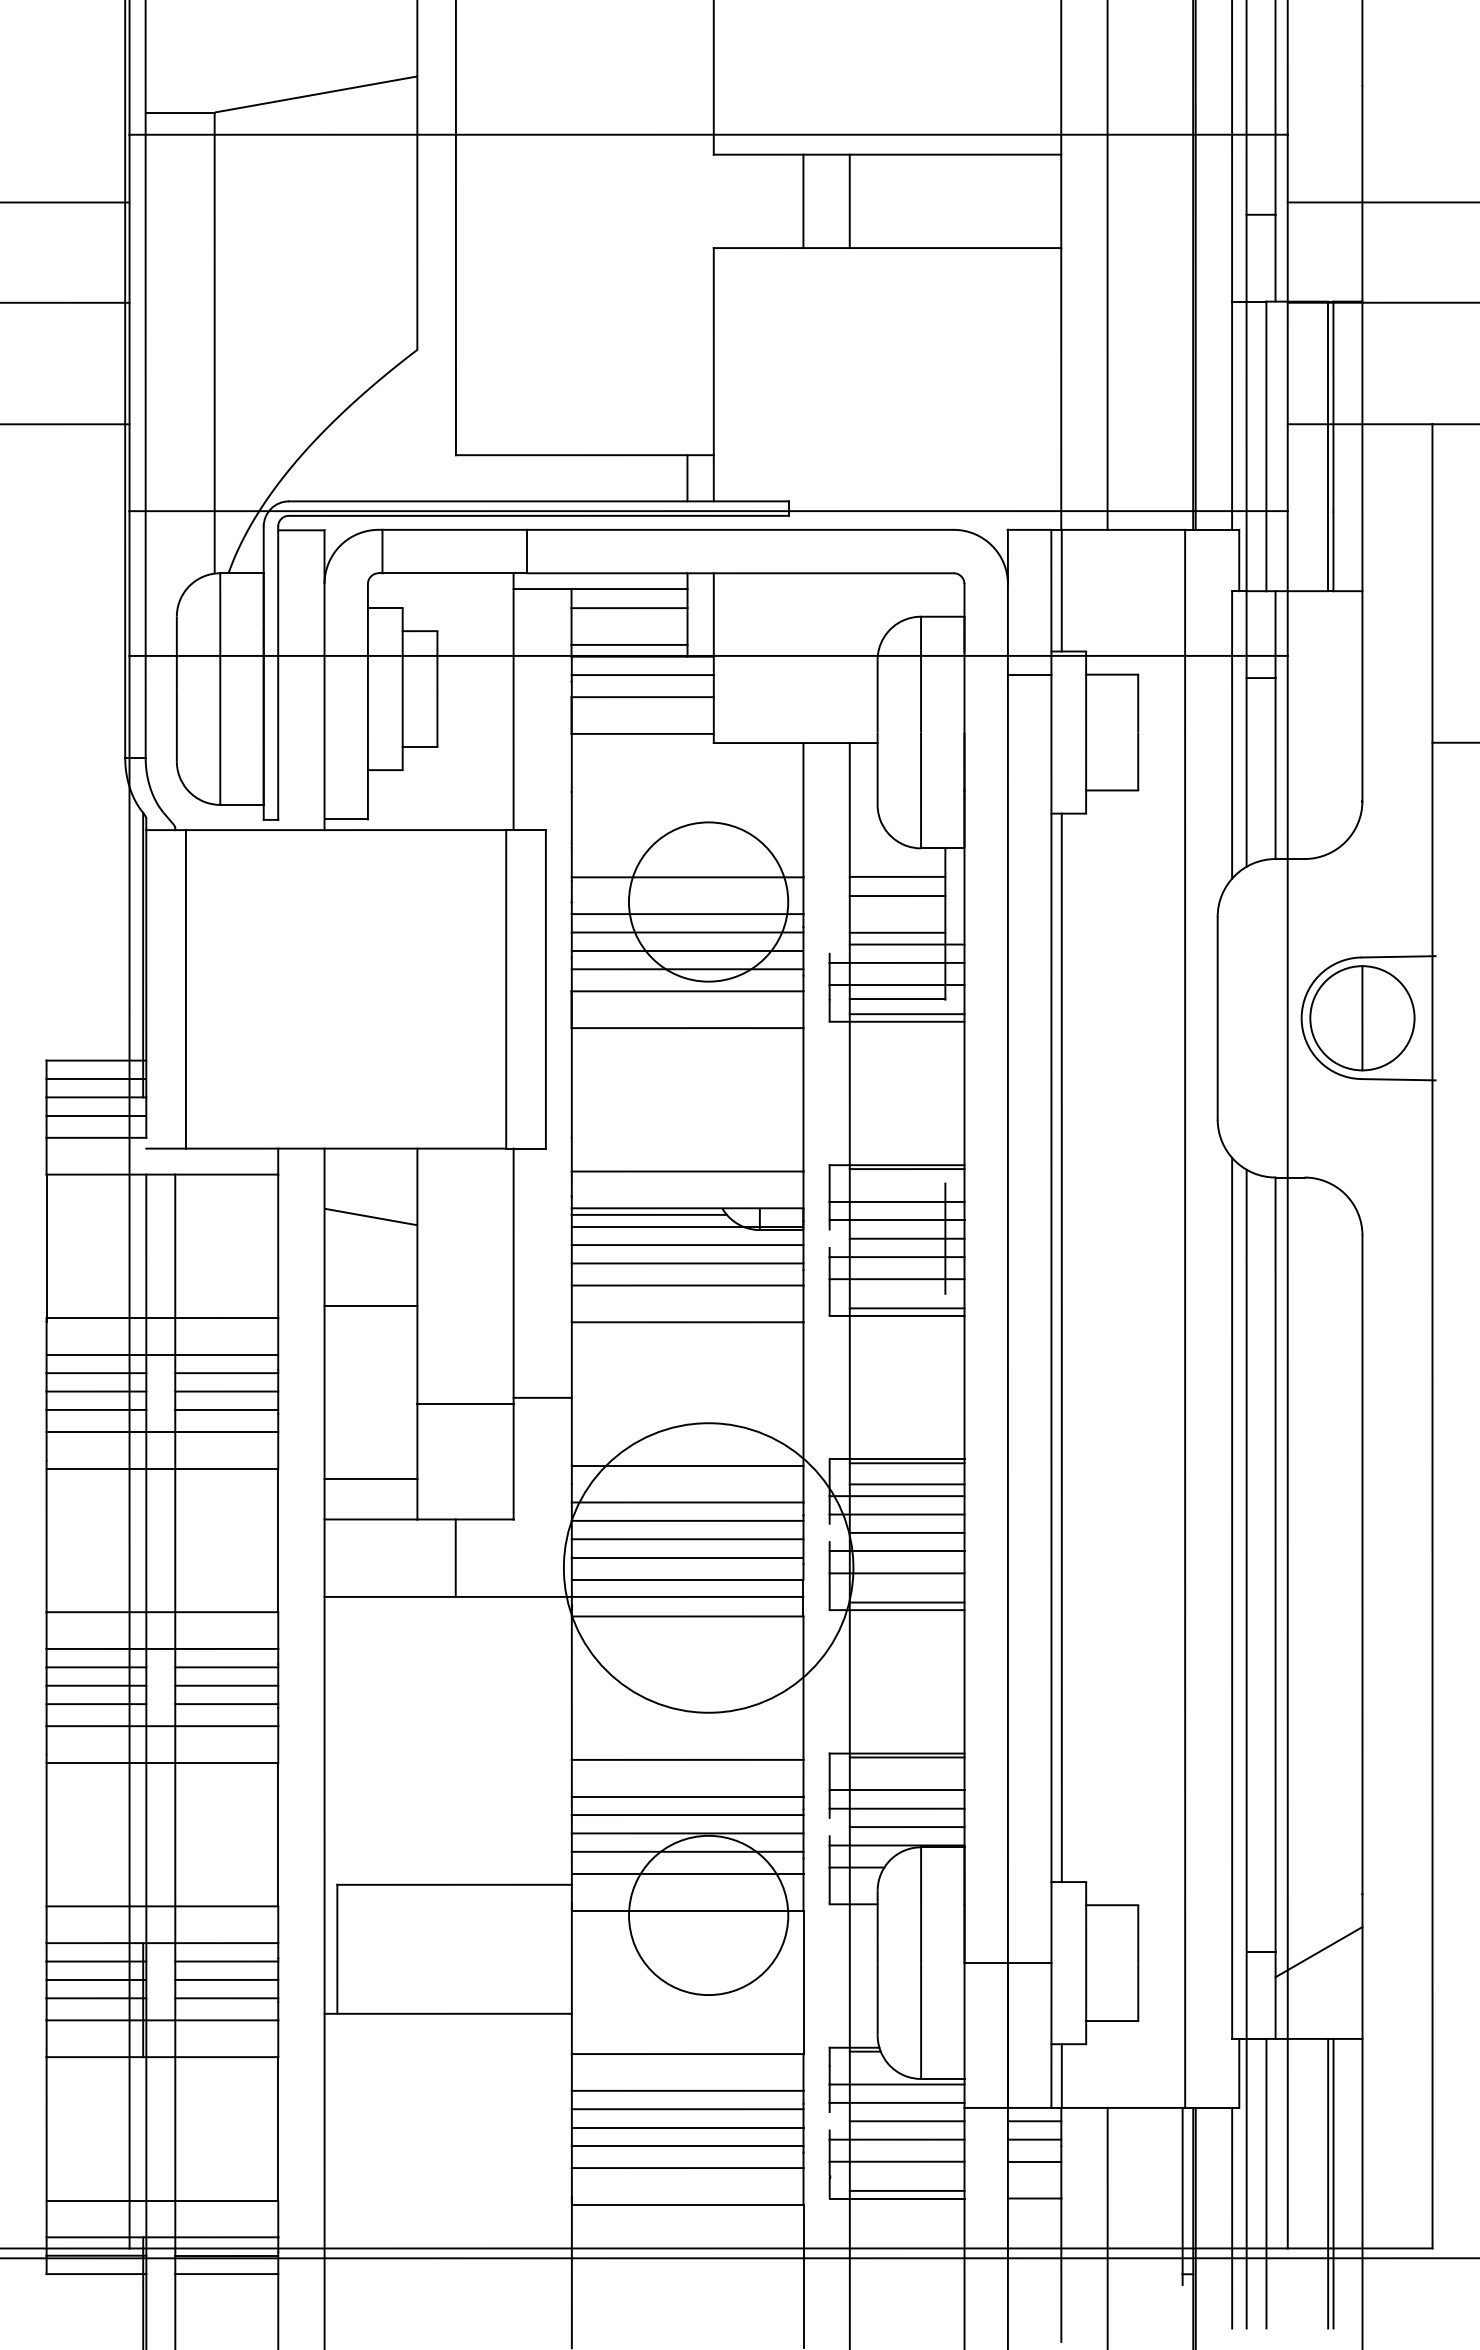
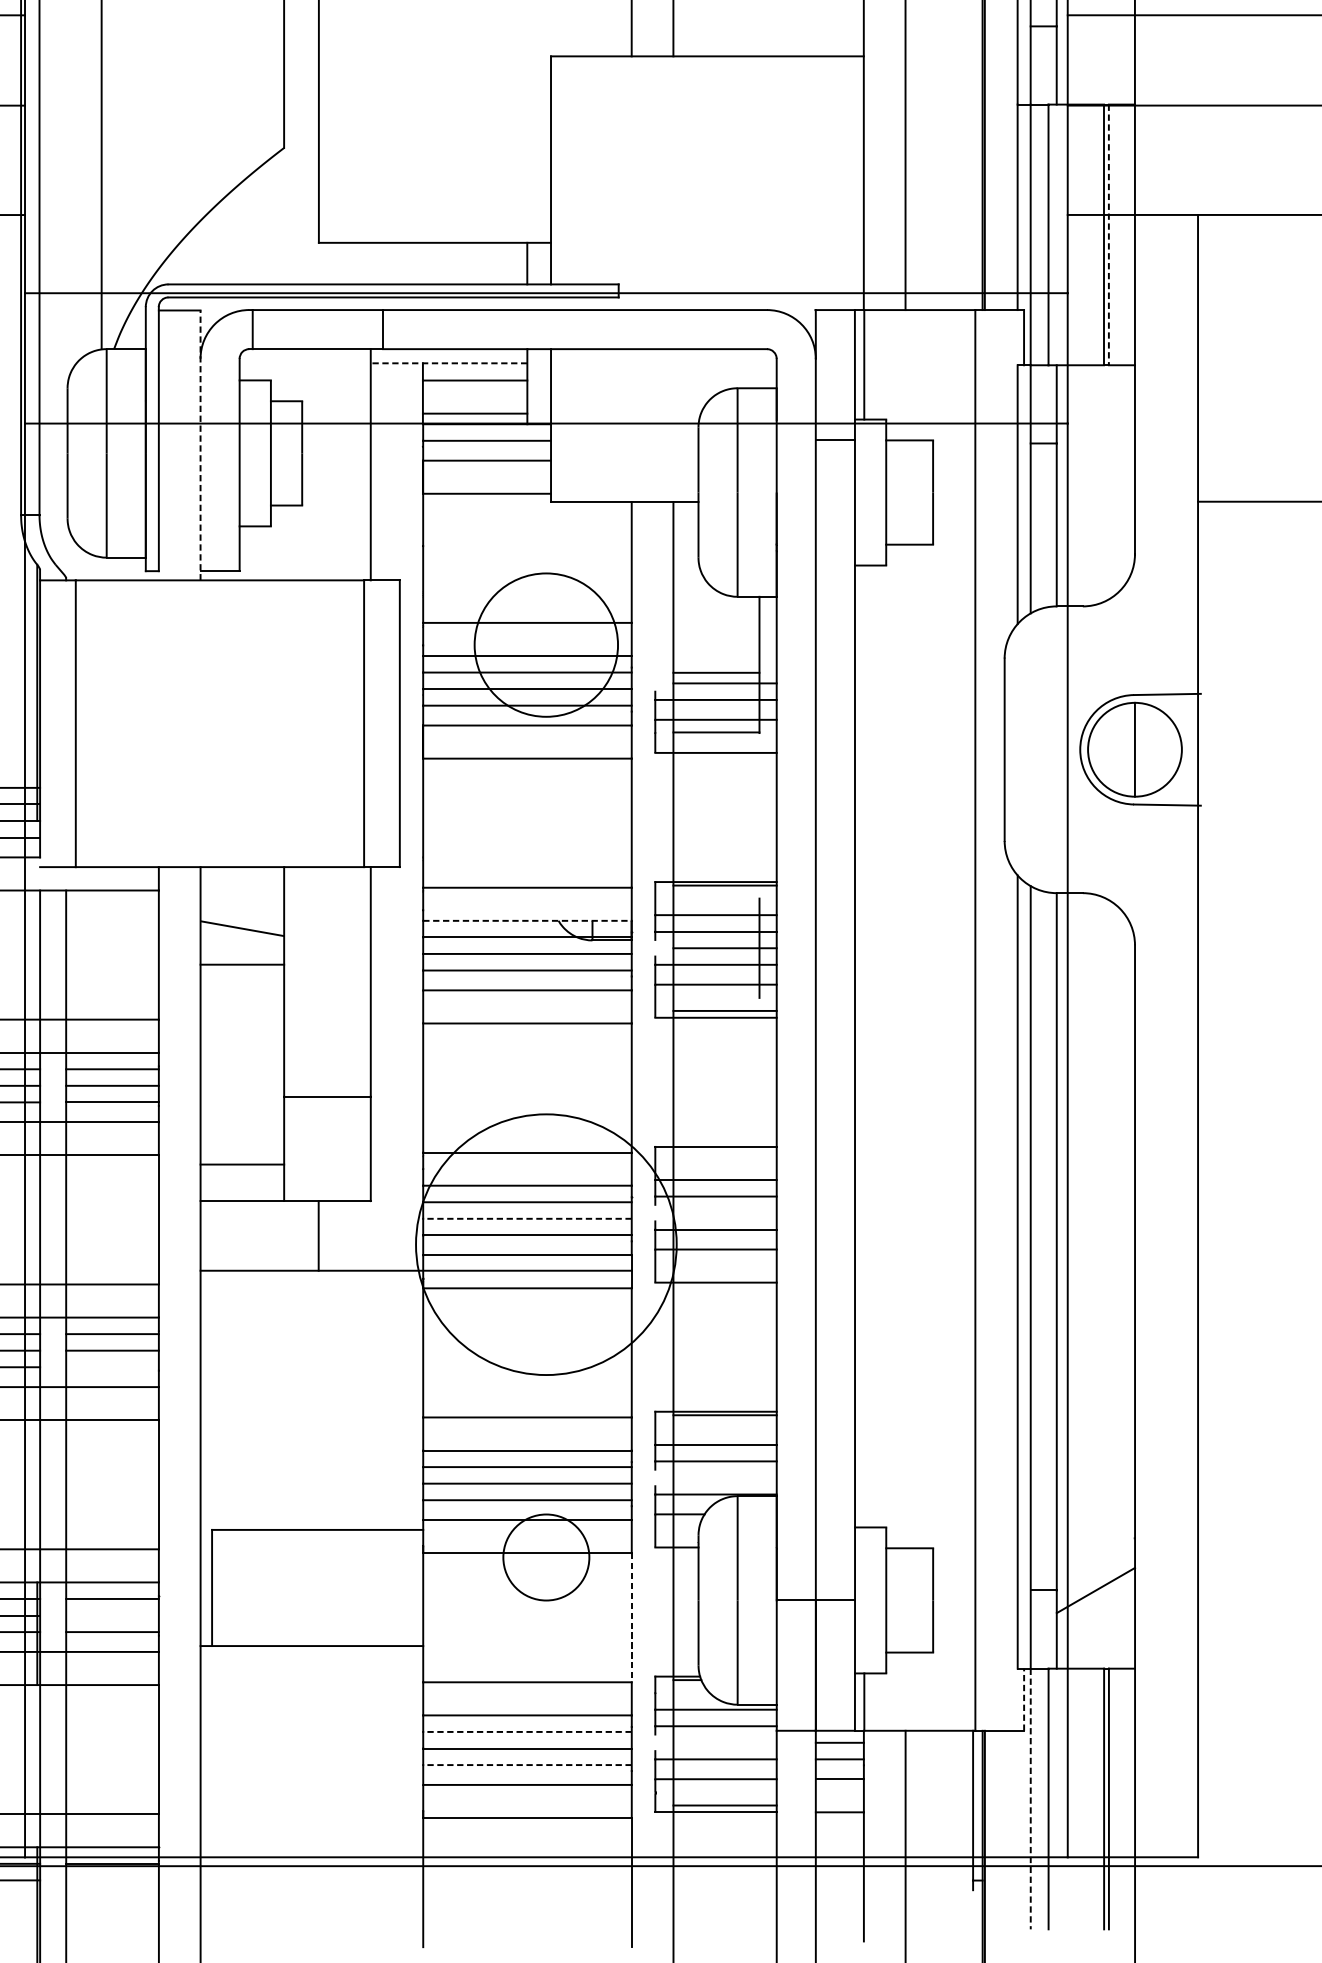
line: (1333, 446) -> (1108, 235), solid -> dashed
line: (600, 589) -> (449, 363), solid -> dashed
line: (324, 680) -> (200, 445), solid -> dashed
line: (897, 876) -> (716, 622), removed
line: (897, 896) -> (716, 640), removed
line: (906, 1014) -> (724, 746), removed
line: (687, 1208) -> (527, 921), solid -> dashed
line: (648, 1214) -> (492, 926), removed
line: (370, 1305) -> (241, 964), moved
line: (1061, 1347) -> (864, 1046), removed
line: (542, 1397) -> (396, 1091), removed
line: (906, 1463) -> (724, 1150), removed
line: (906, 1484) -> (724, 1169), removed
line: (906, 1532) -> (724, 1212), removed
line: (687, 1539) -> (527, 1219), solid -> dashed
line: (906, 1602) -> (724, 1275), removed
line: (226, 1704) -> (112, 1367), removed
line: (906, 1827) -> (724, 1478), removed
circle: (708, 1915) -> (546, 1557), size x0.6
line: (226, 1979) -> (112, 1615), removed
line: (803, 1982) -> (631, 1617), solid -> dashed
line: (1239, 2072) -> (1024, 1698), solid -> dashed
line: (687, 2109) -> (527, 1732), solid -> dashed
line: (906, 2121) -> (724, 1743), removed
line: (687, 2146) -> (527, 1765), solid -> dashed
line: (1246, 2183) -> (1030, 1798), solid -> dashed
line: (1232, 2217) -> (1017, 1829), removed
line: (226, 2274) -> (112, 1880), removed

